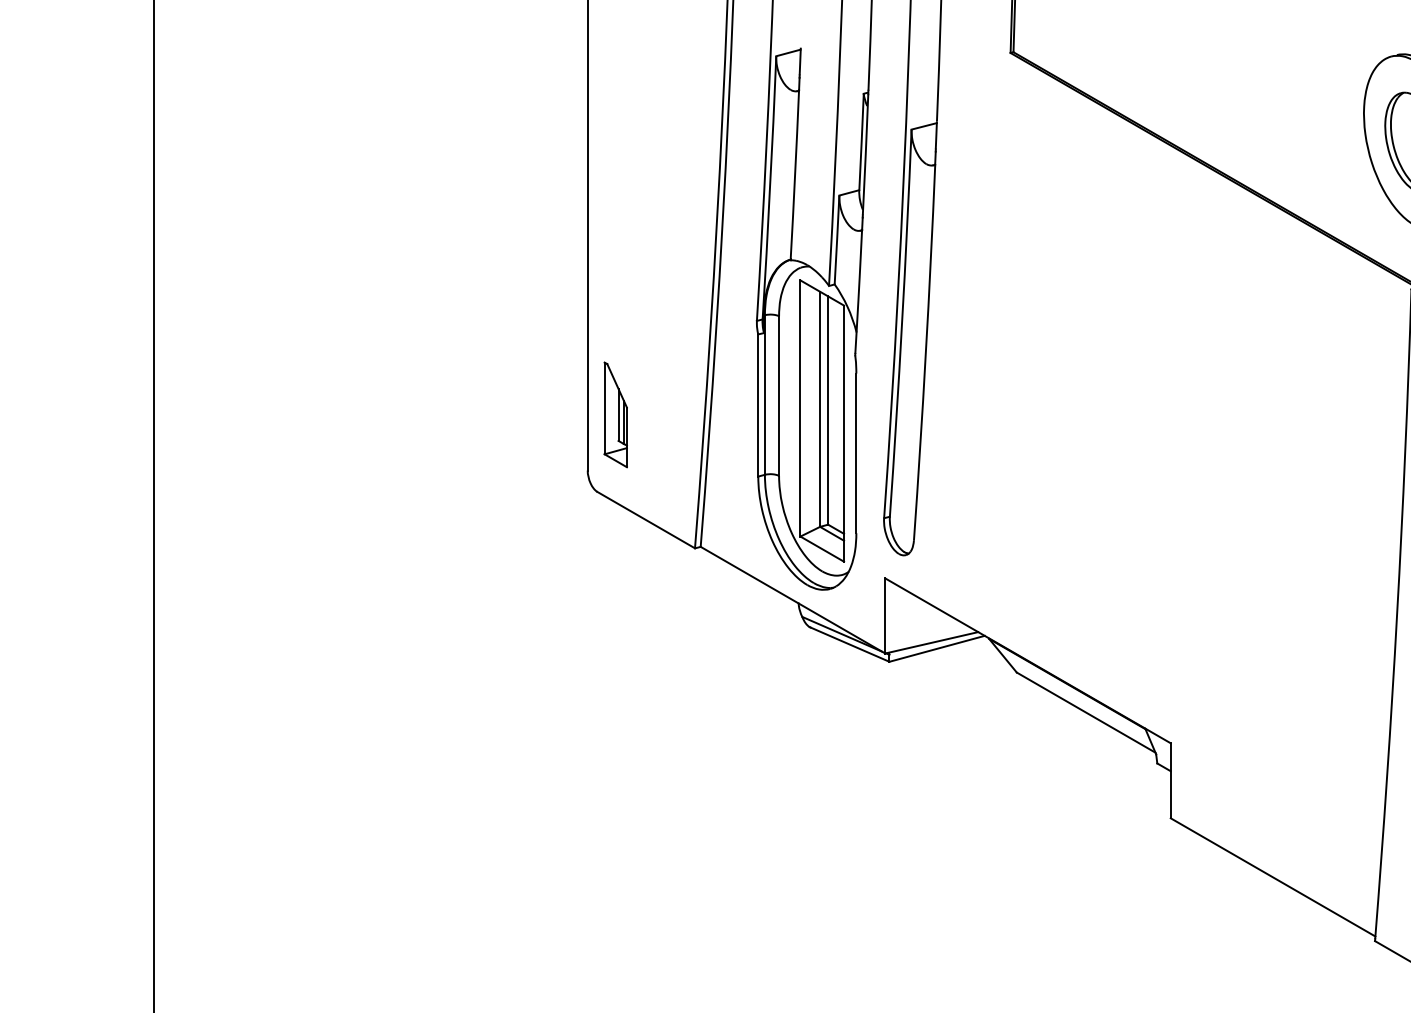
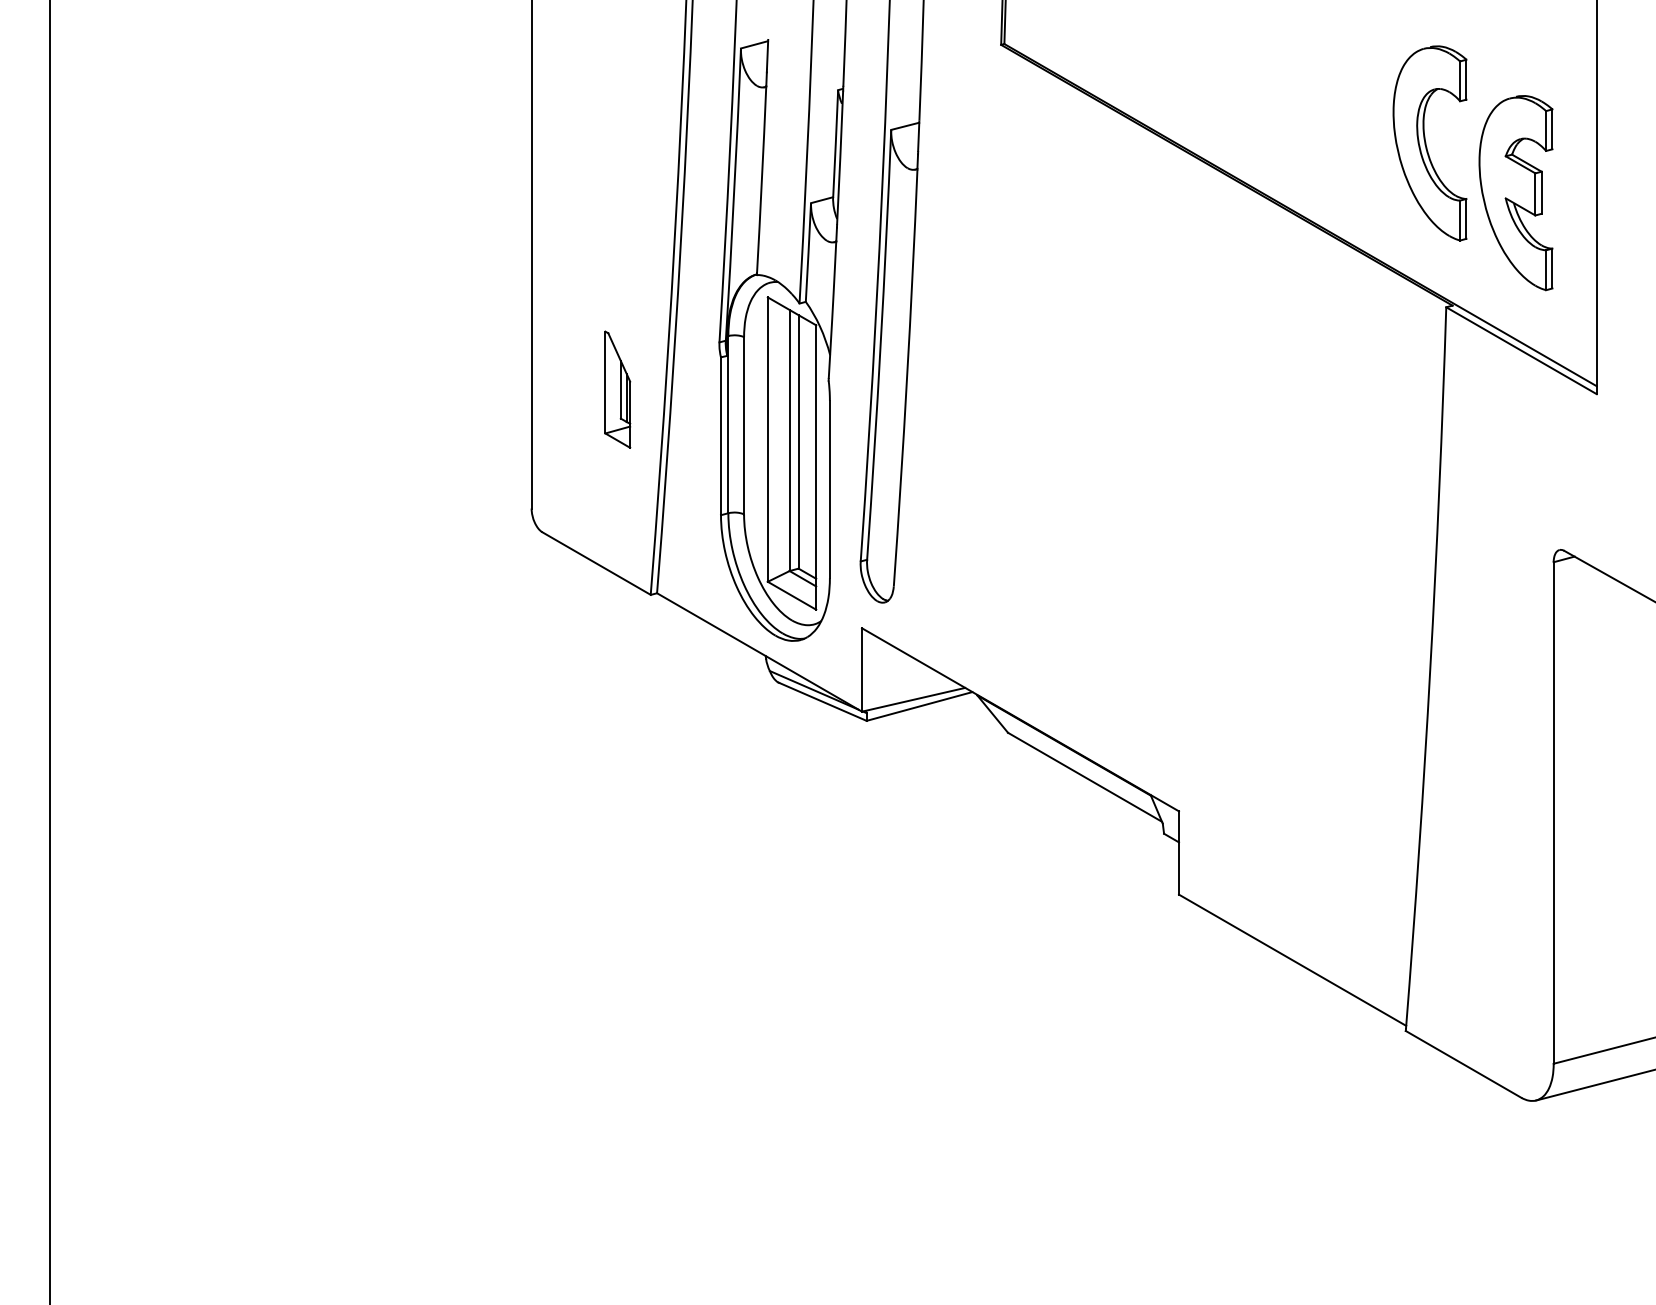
part: (615, 414) -> (617, 389), moved

